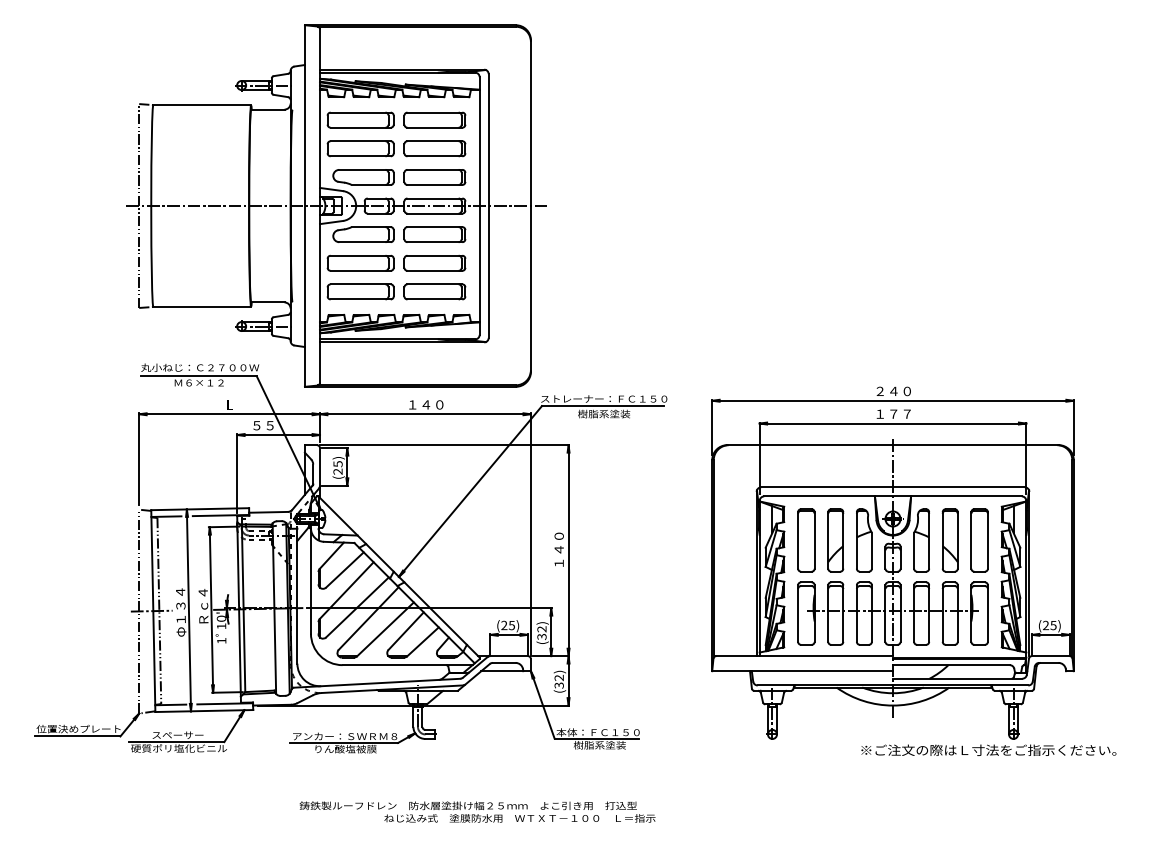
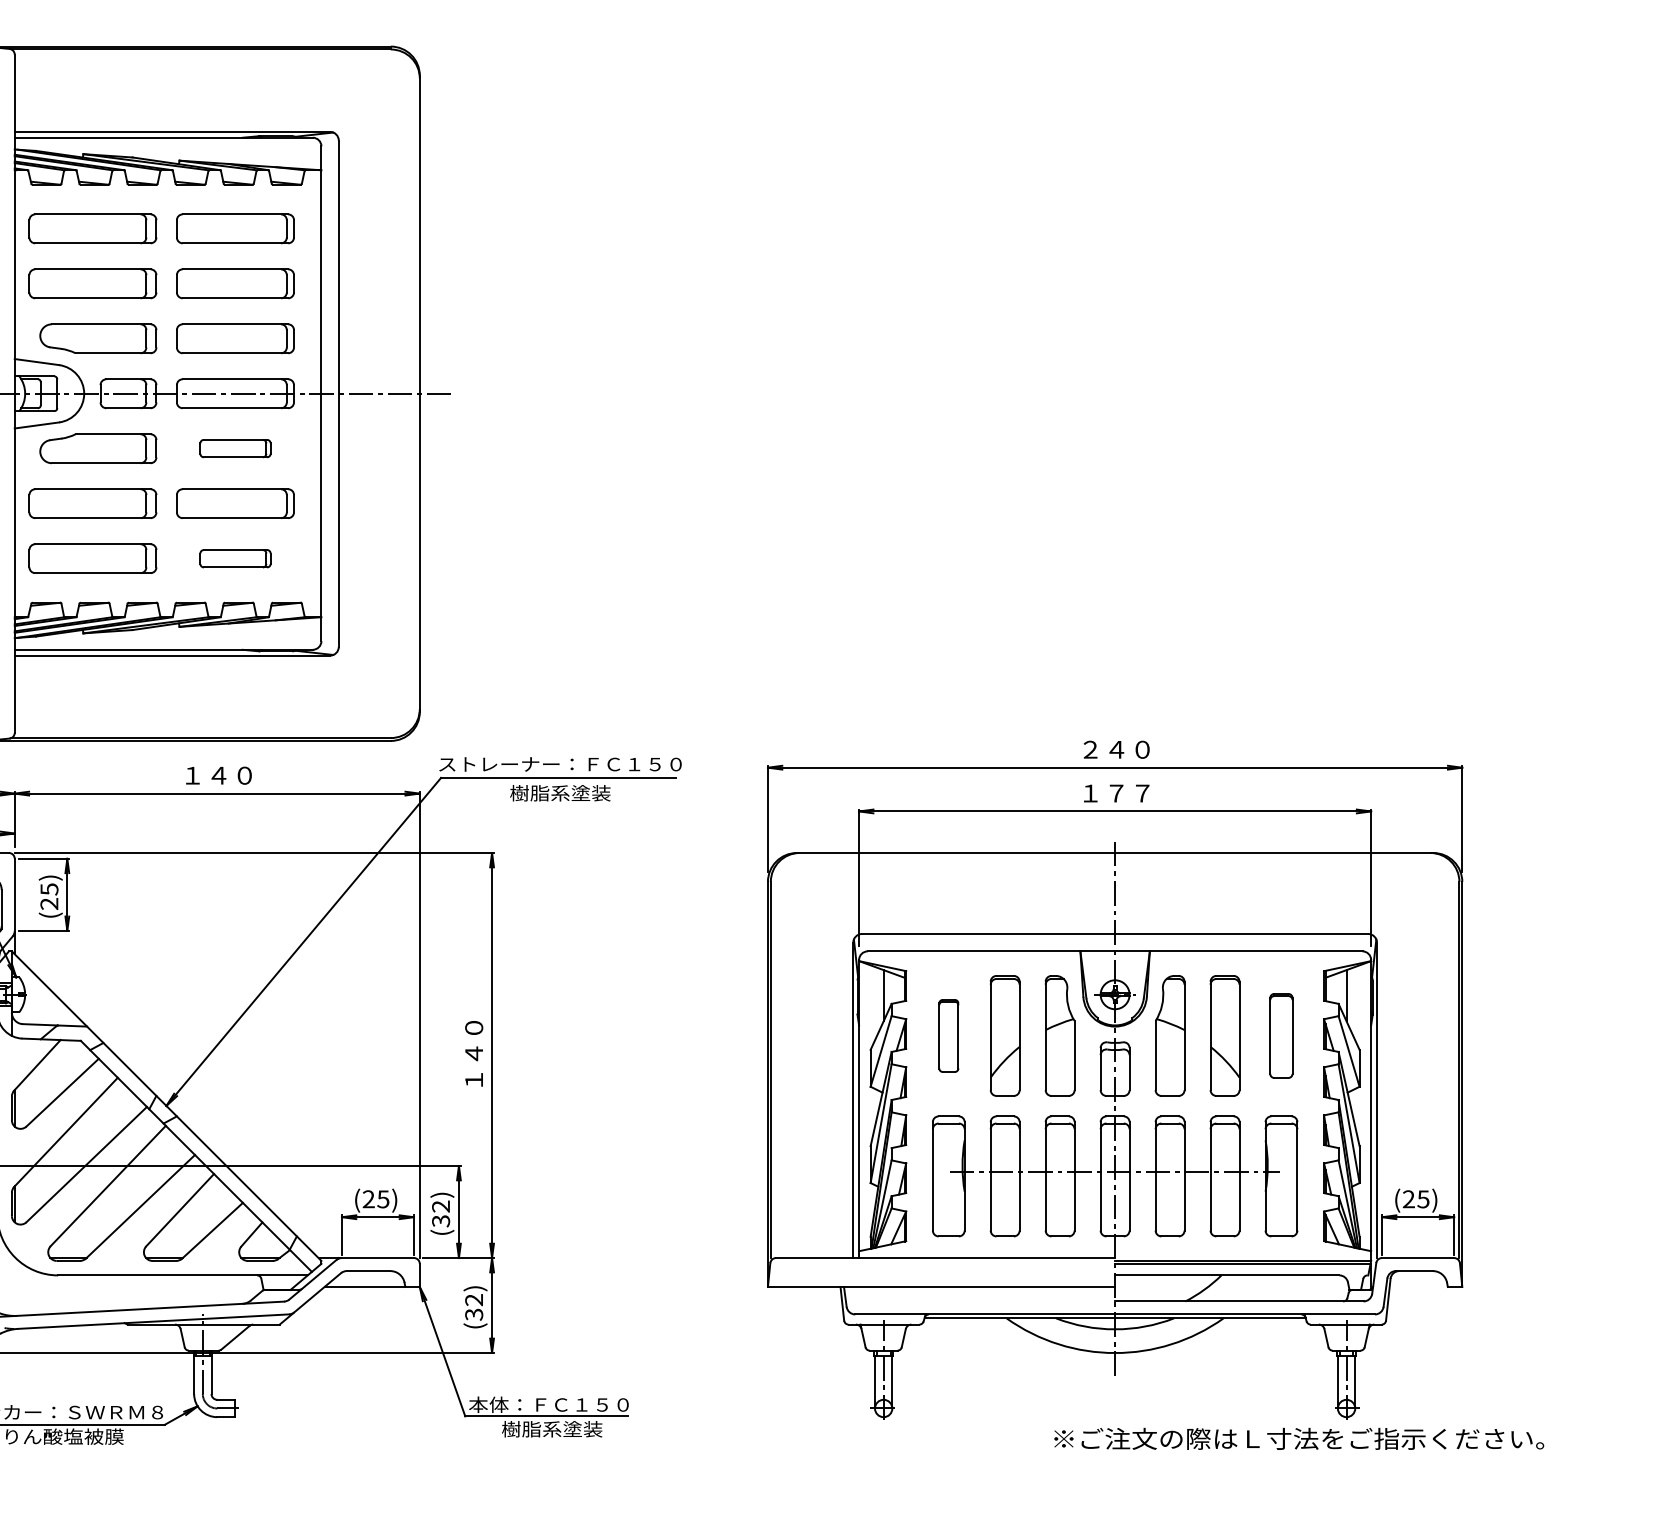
part: (434, 234) -> (234, 448), size x0.6
part: (434, 291) -> (234, 557), size x0.6
part: (806, 540) -> (948, 1036), size x0.6
part: (979, 540) -> (1281, 1036), size x0.7

